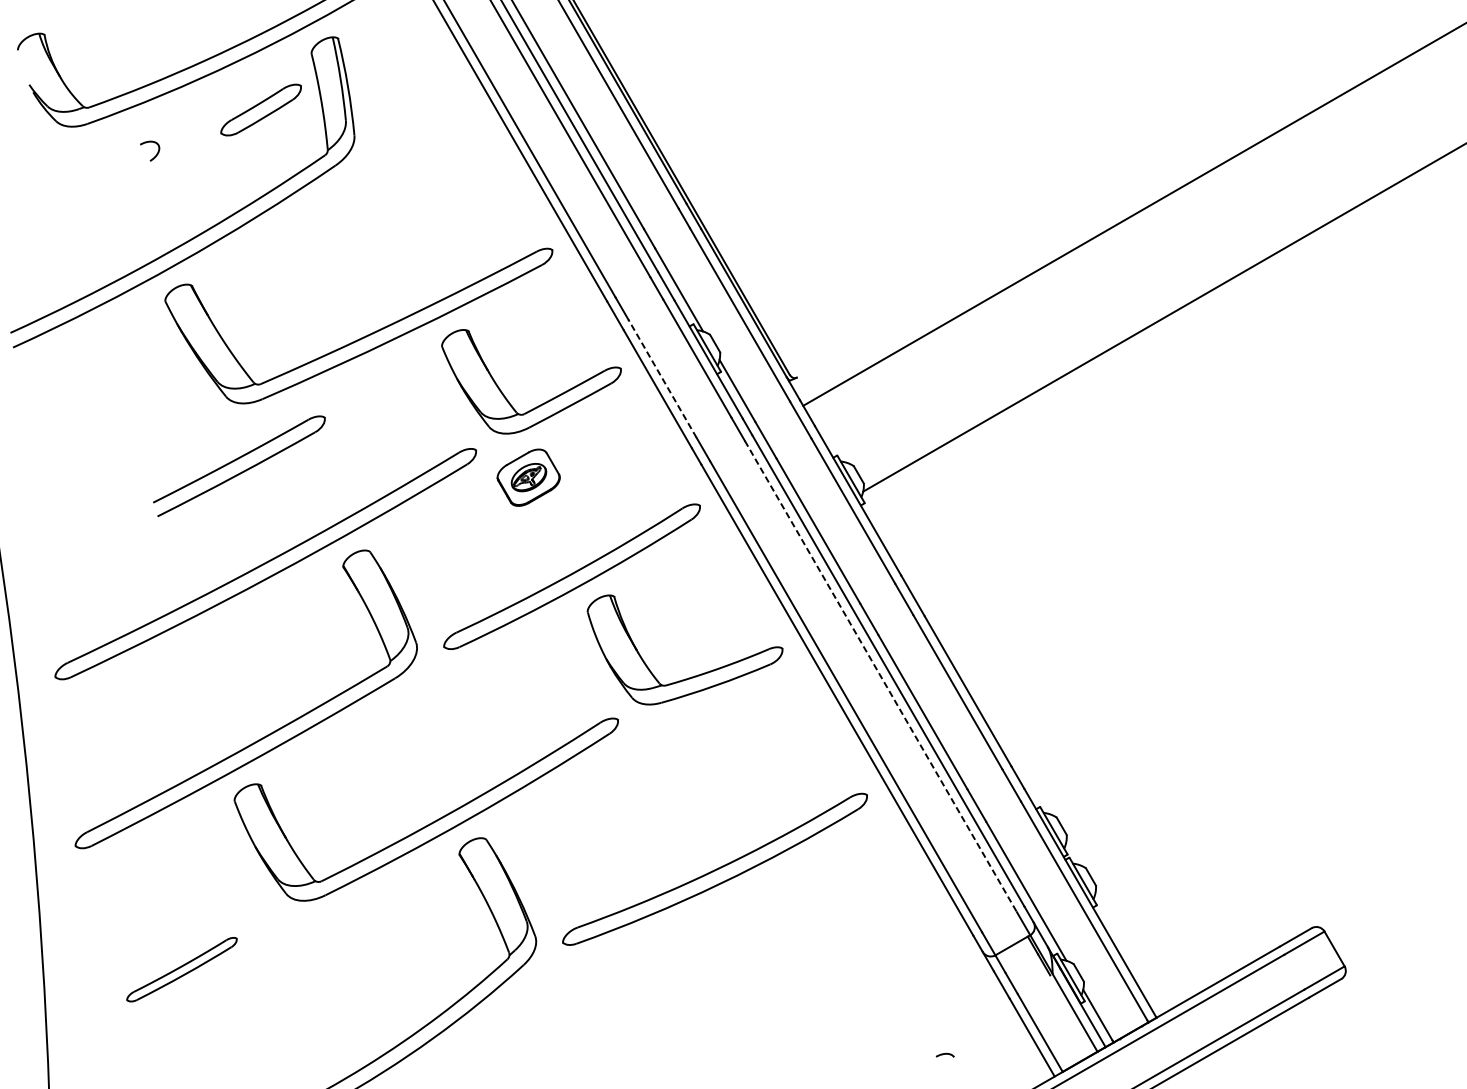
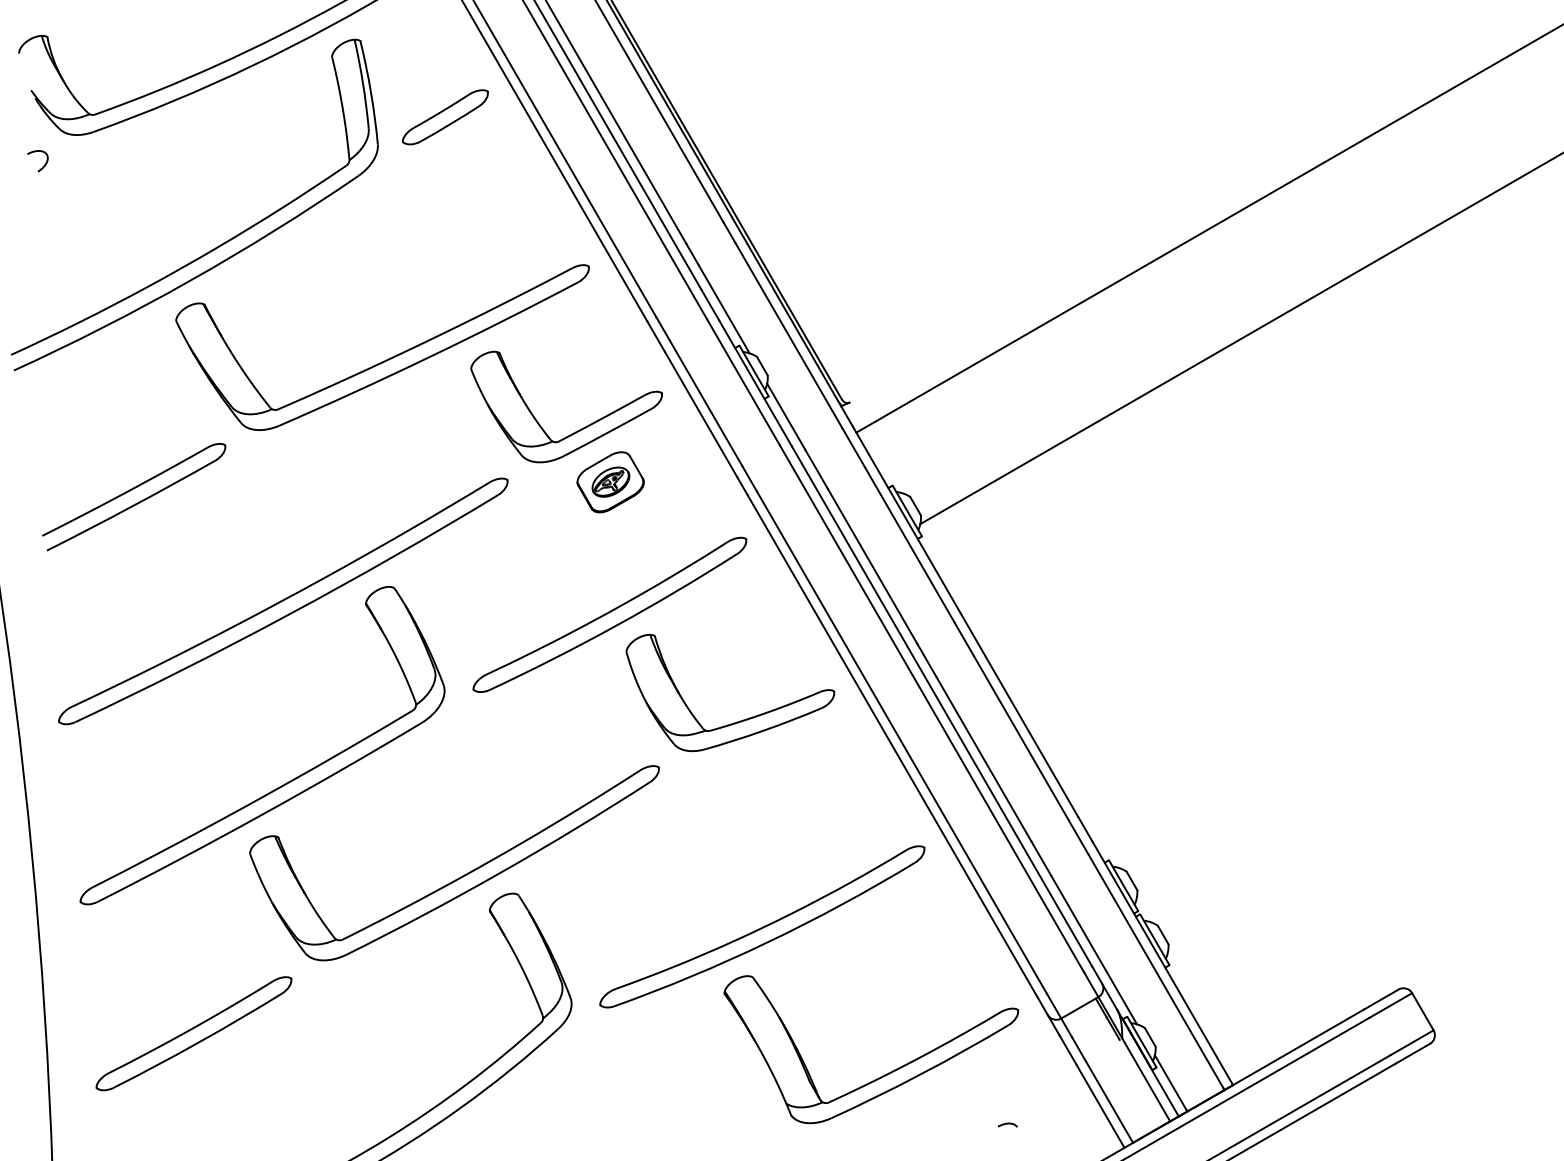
part: (260, 110) -> (444, 117), moved
curve: (154, 156) -> (42, 166), moved
line: (662, 378) -> (706, 403), dashed -> solid
part: (239, 466) -> (134, 497), moved
part: (528, 477) -> (610, 482), moved
line: (881, 676) -> (939, 721), dashed -> solid
part: (181, 969) -> (193, 1033), size x1.67
part: (829, 1007) -> (884, 1074), added

